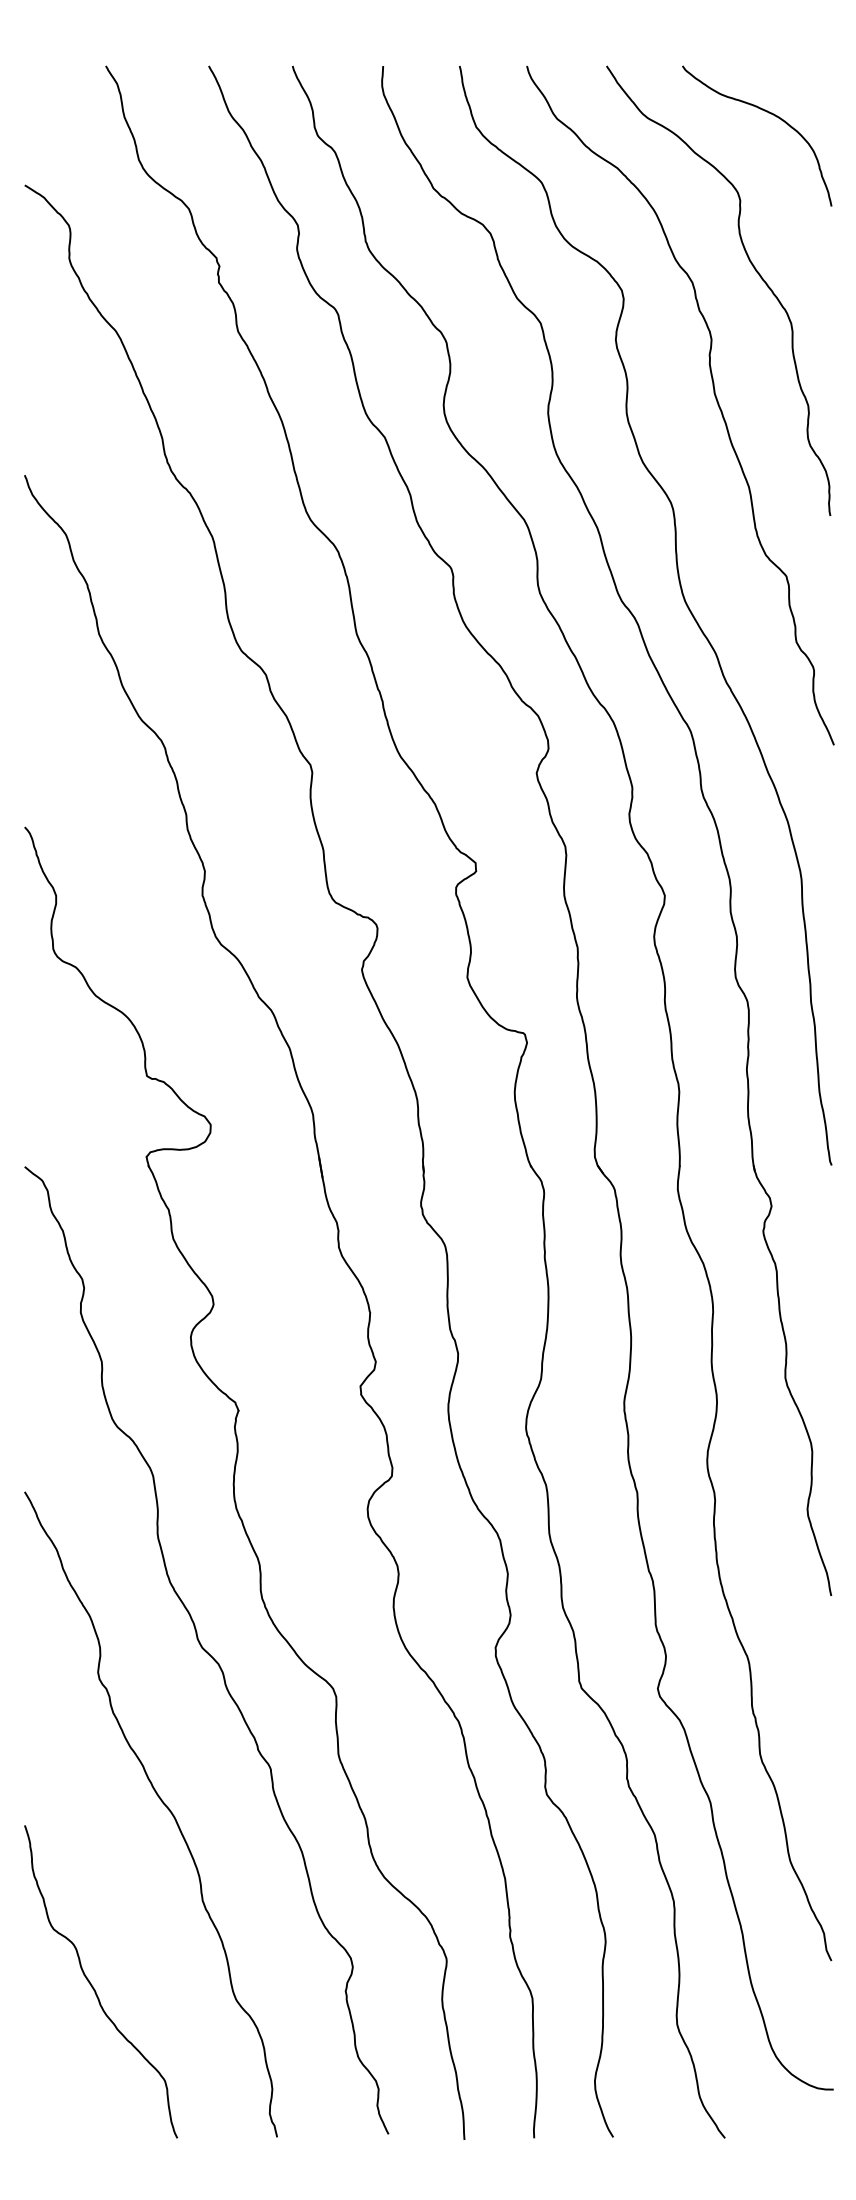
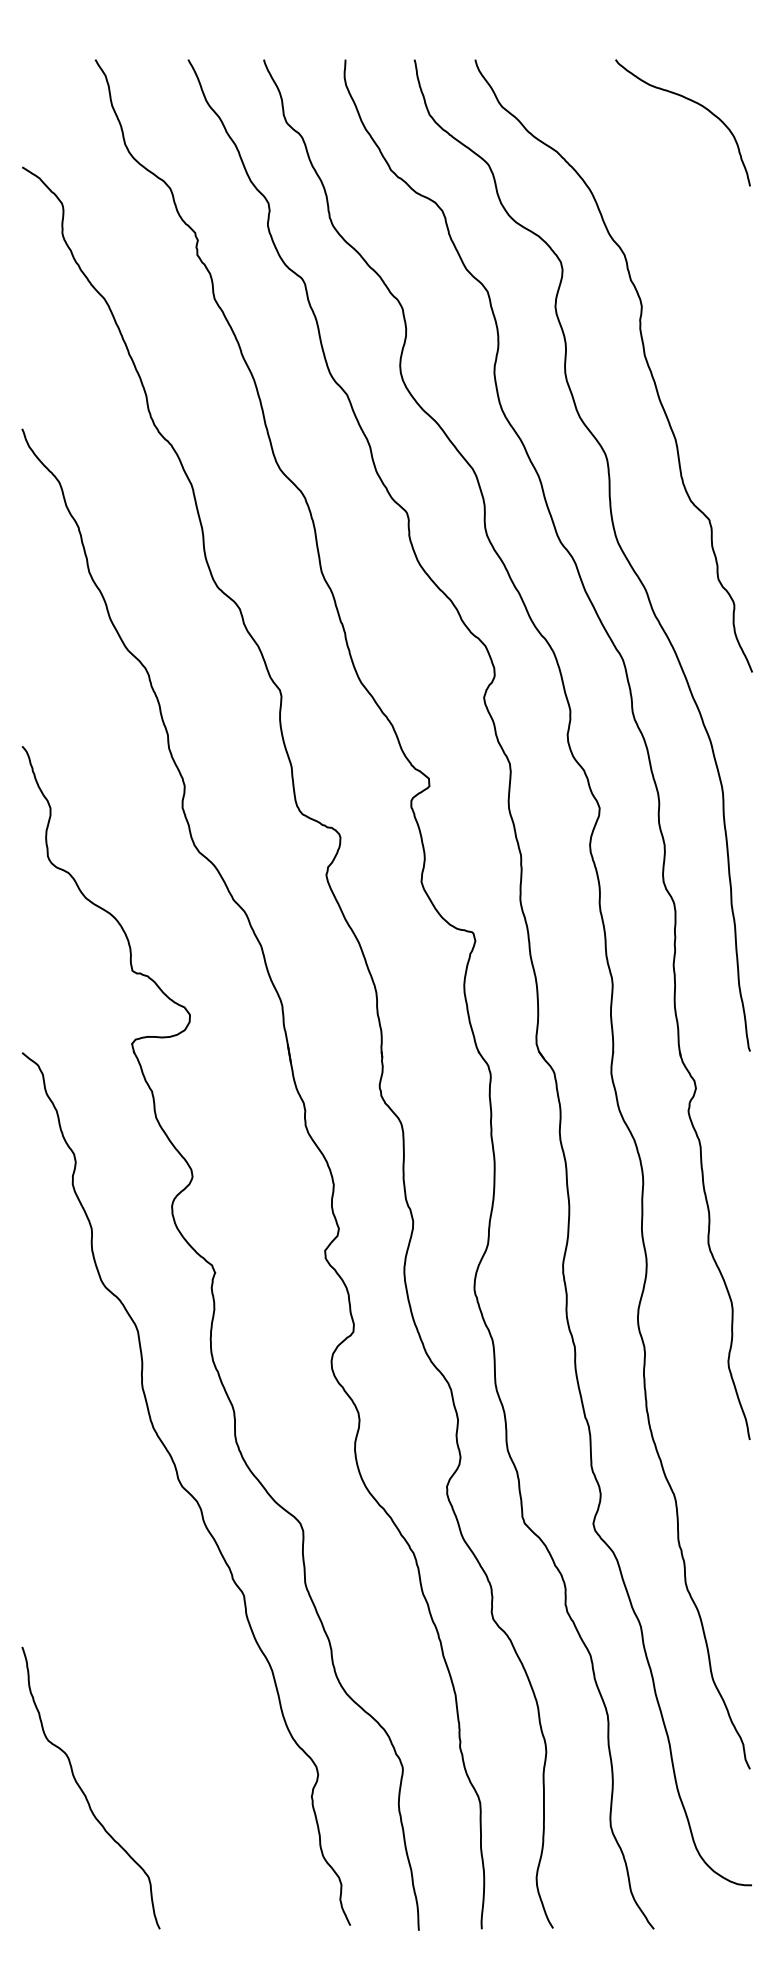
curve: (753, 268) -> (679, 242), removed
curve: (162, 1803) -> (146, 1627), removed

